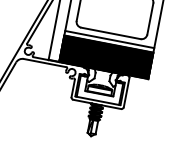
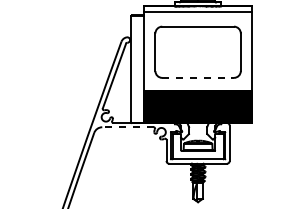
line: (111, 33) -> (198, 77), solid -> dashed
line: (109, 39) -> (197, 85), removed
line: (45, 63) -> (128, 127), solid -> dashed

